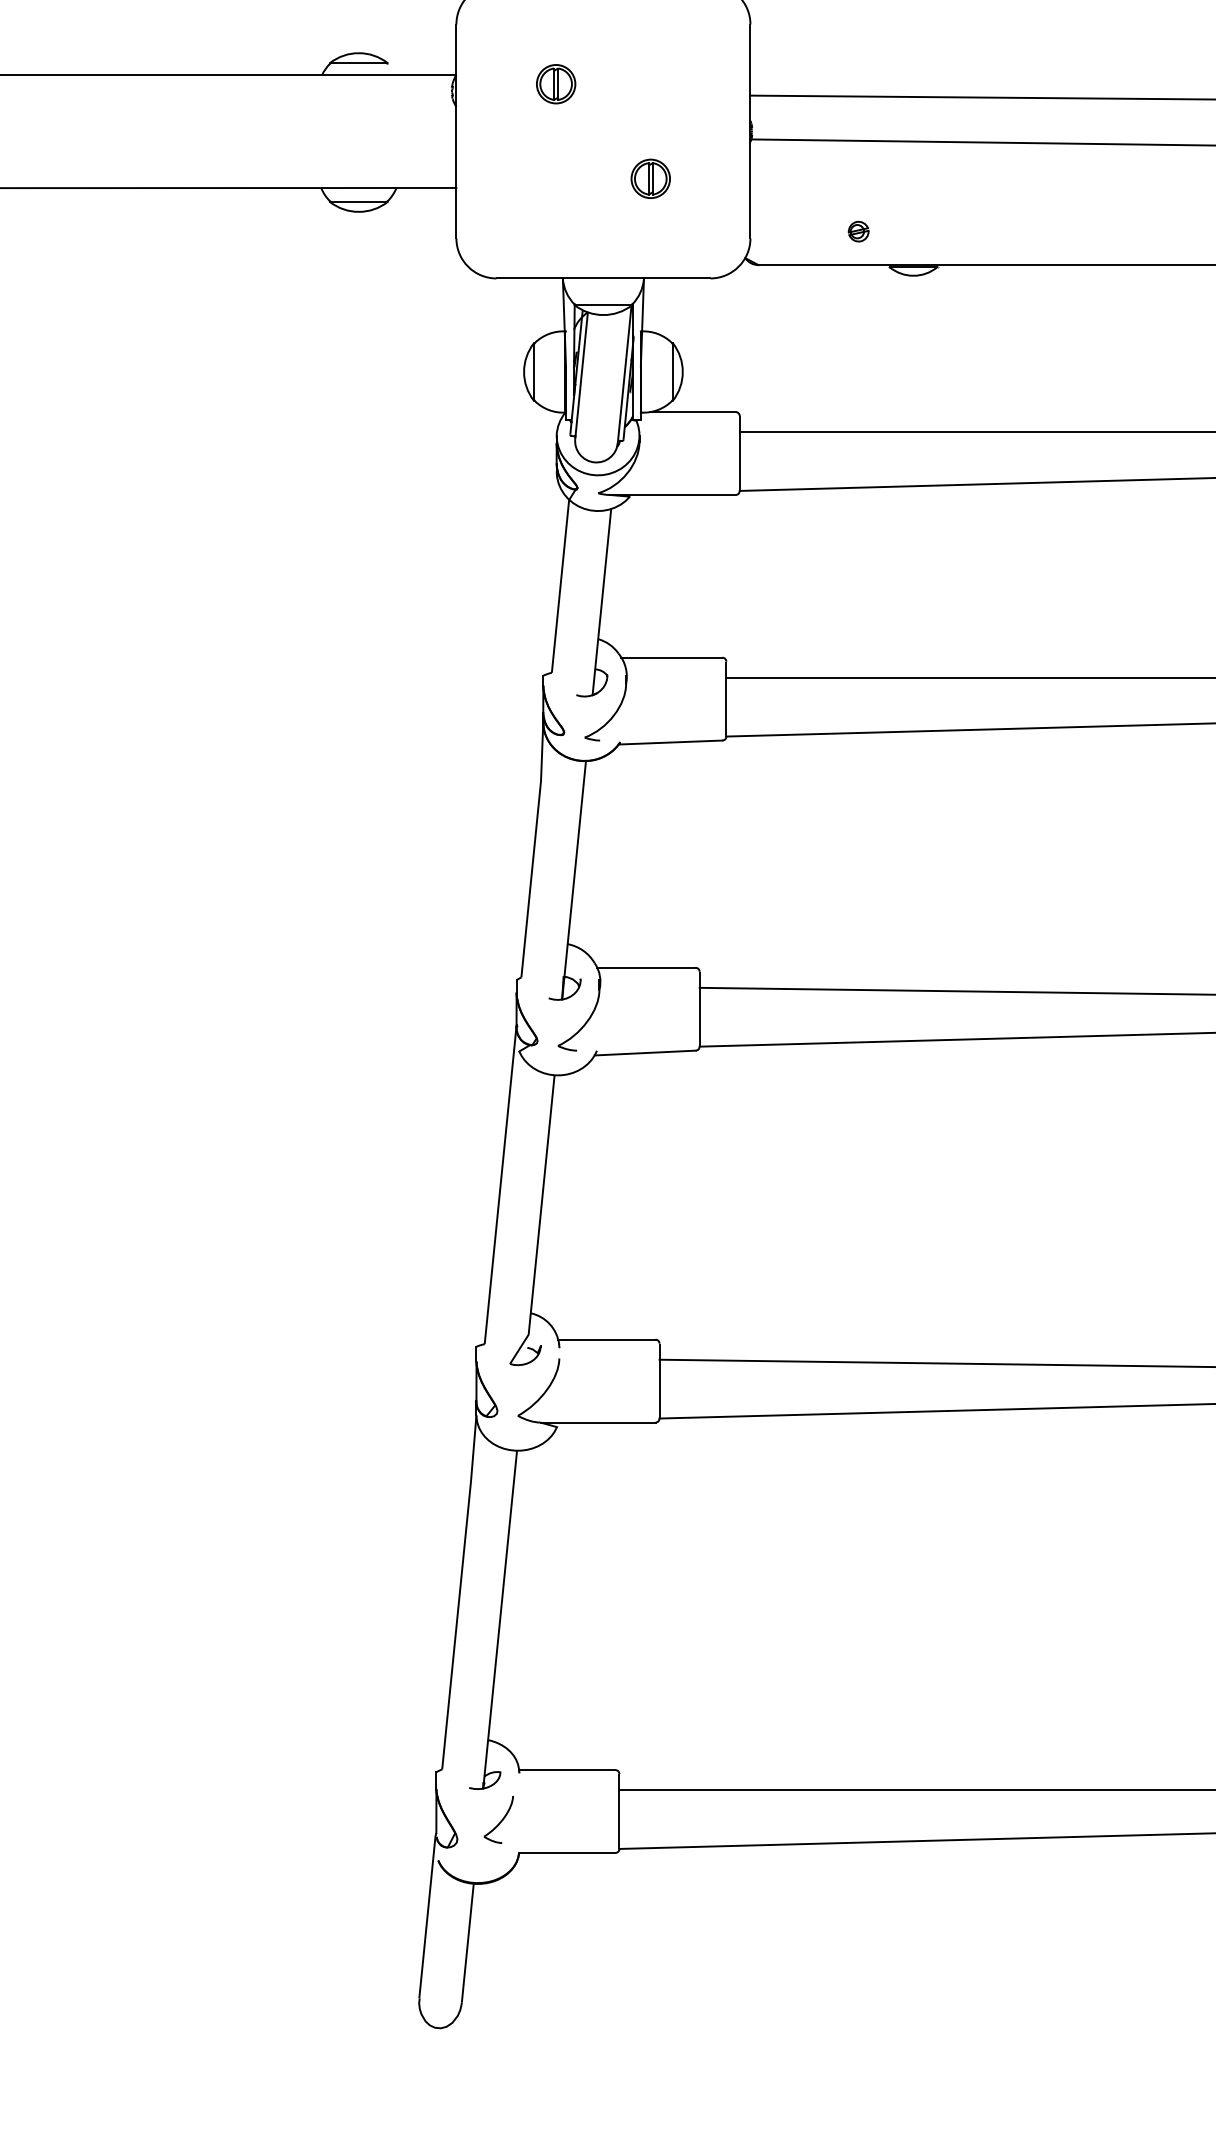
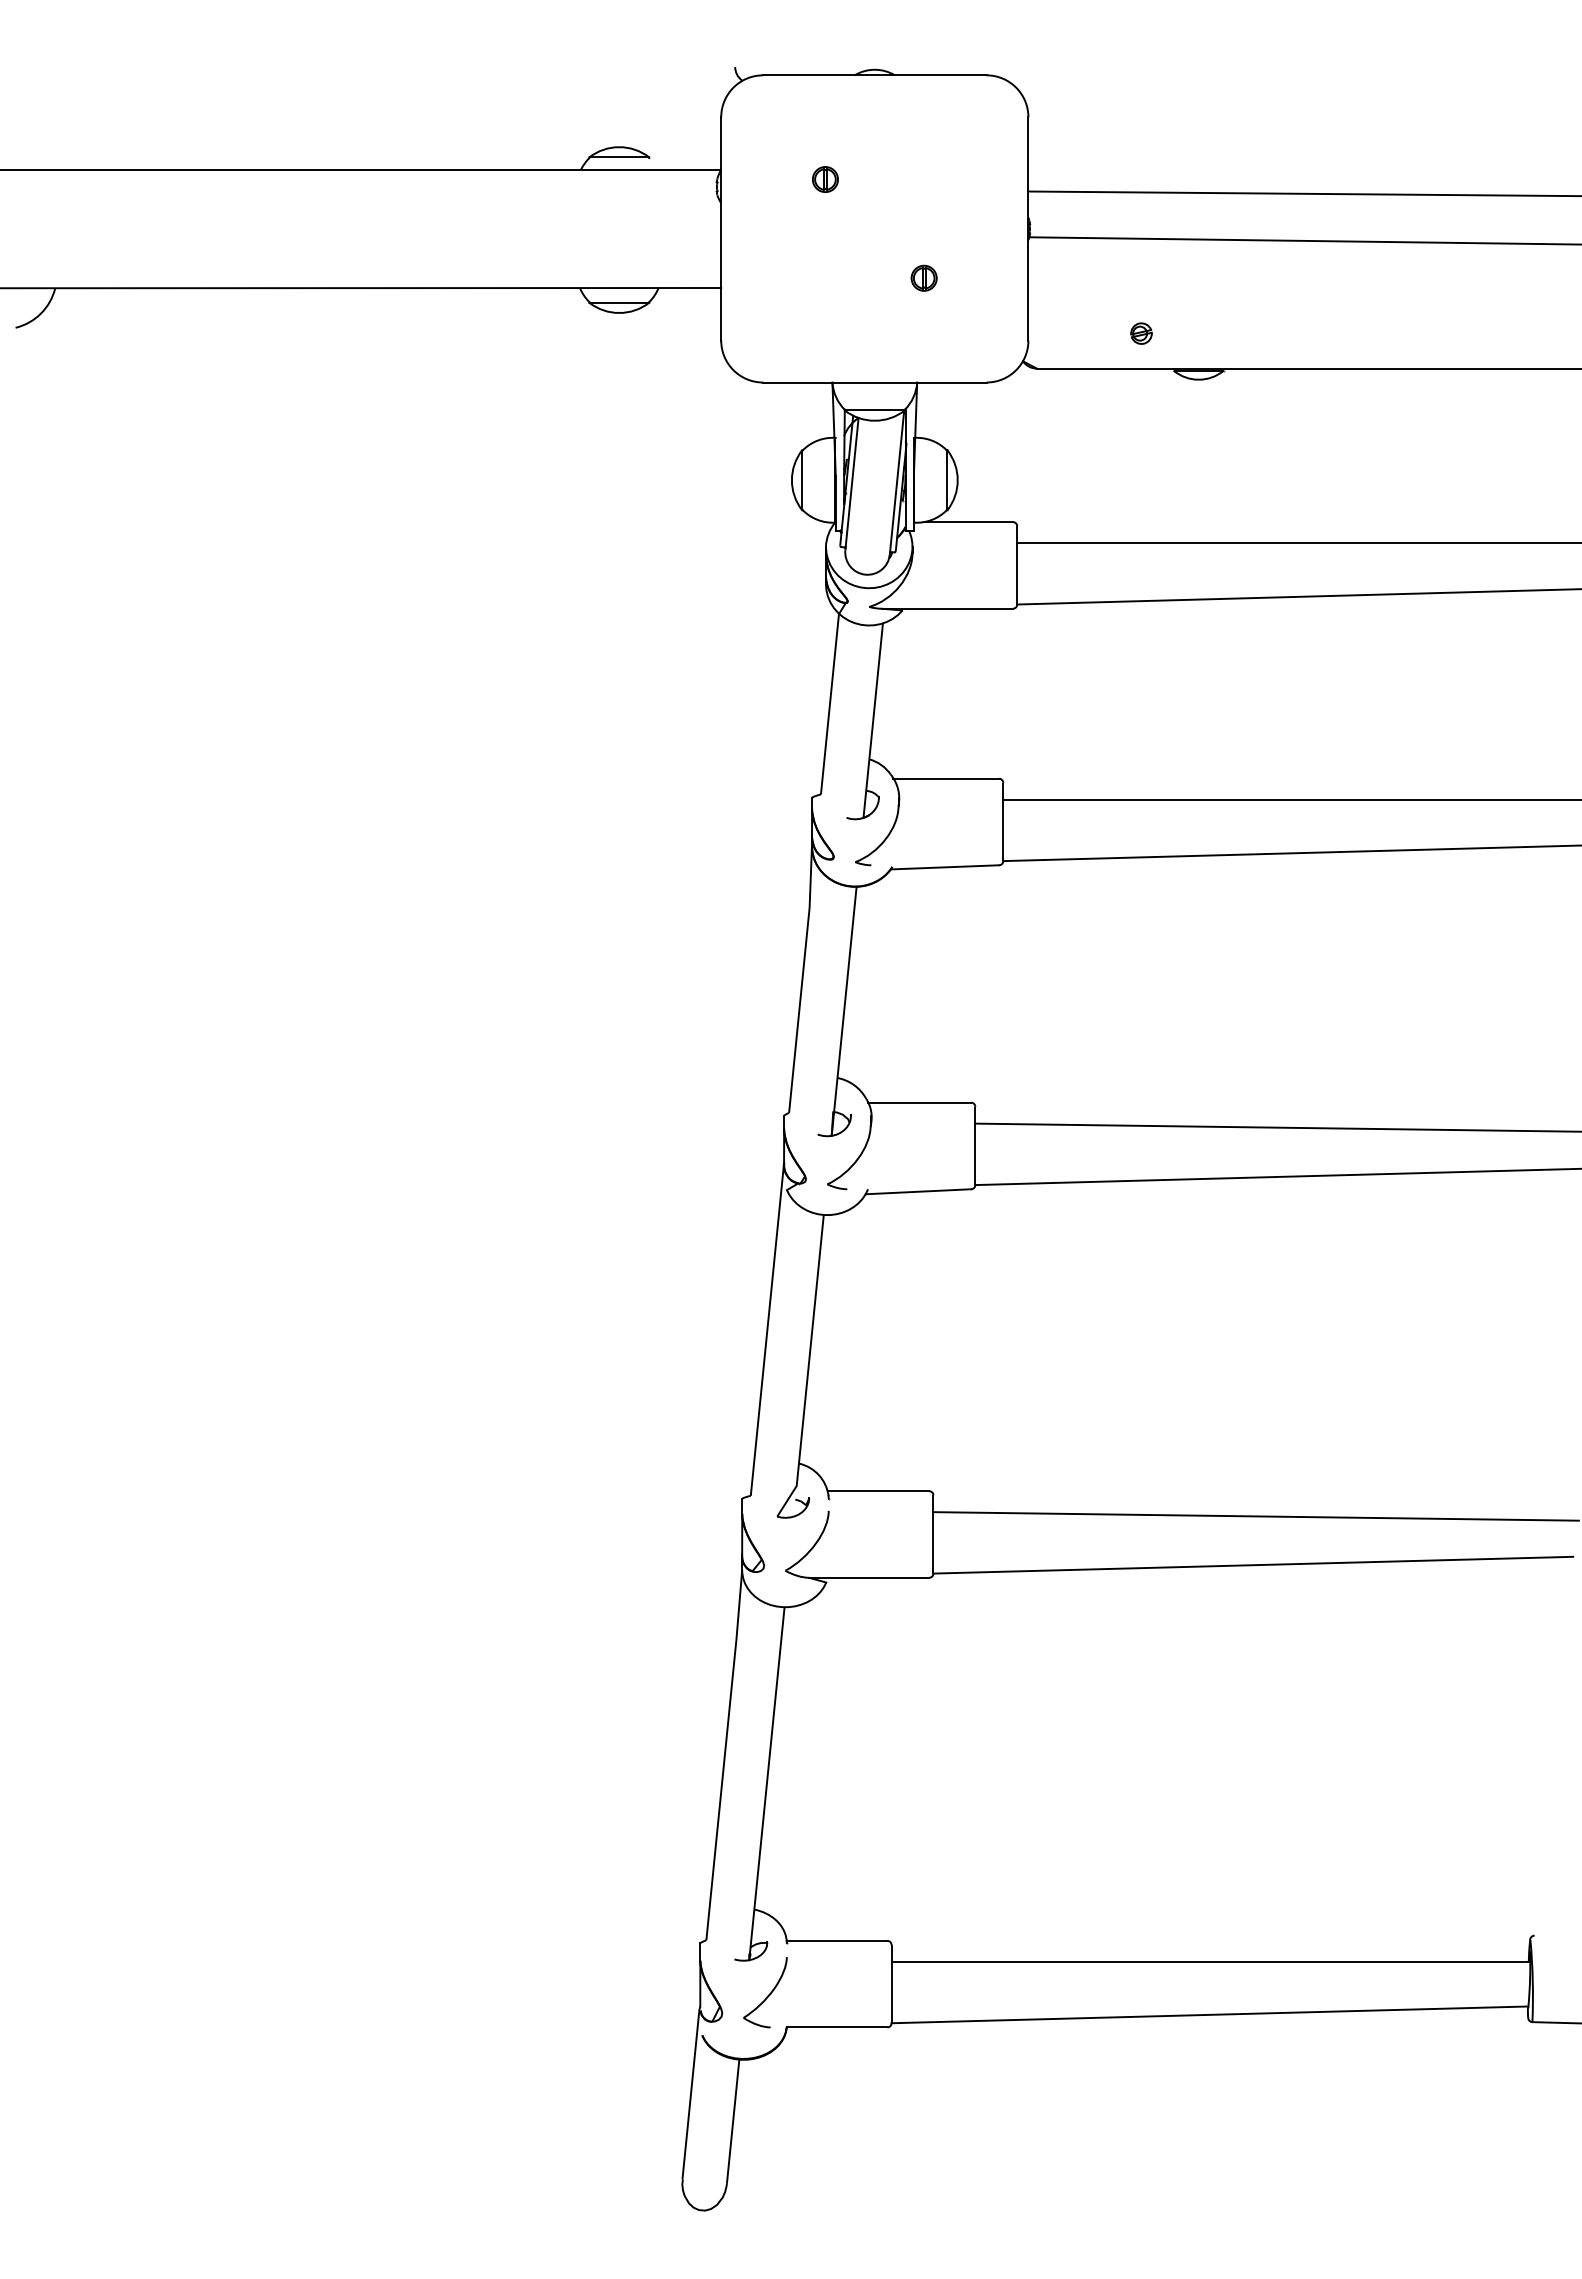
part: (556, 84) -> (825, 179), size x0.62
part: (650, 177) -> (923, 277), size x0.62
part: (498, 1819) -> (765, 1992), size x1.43

